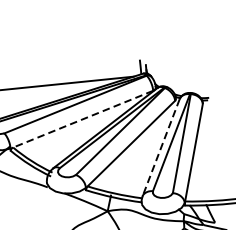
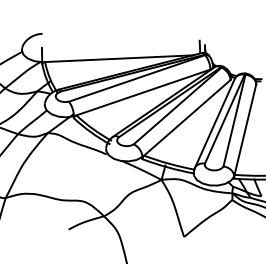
line: (83, 119) -> (143, 92), dashed -> solid
line: (160, 147) -> (214, 123), dashed -> solid

